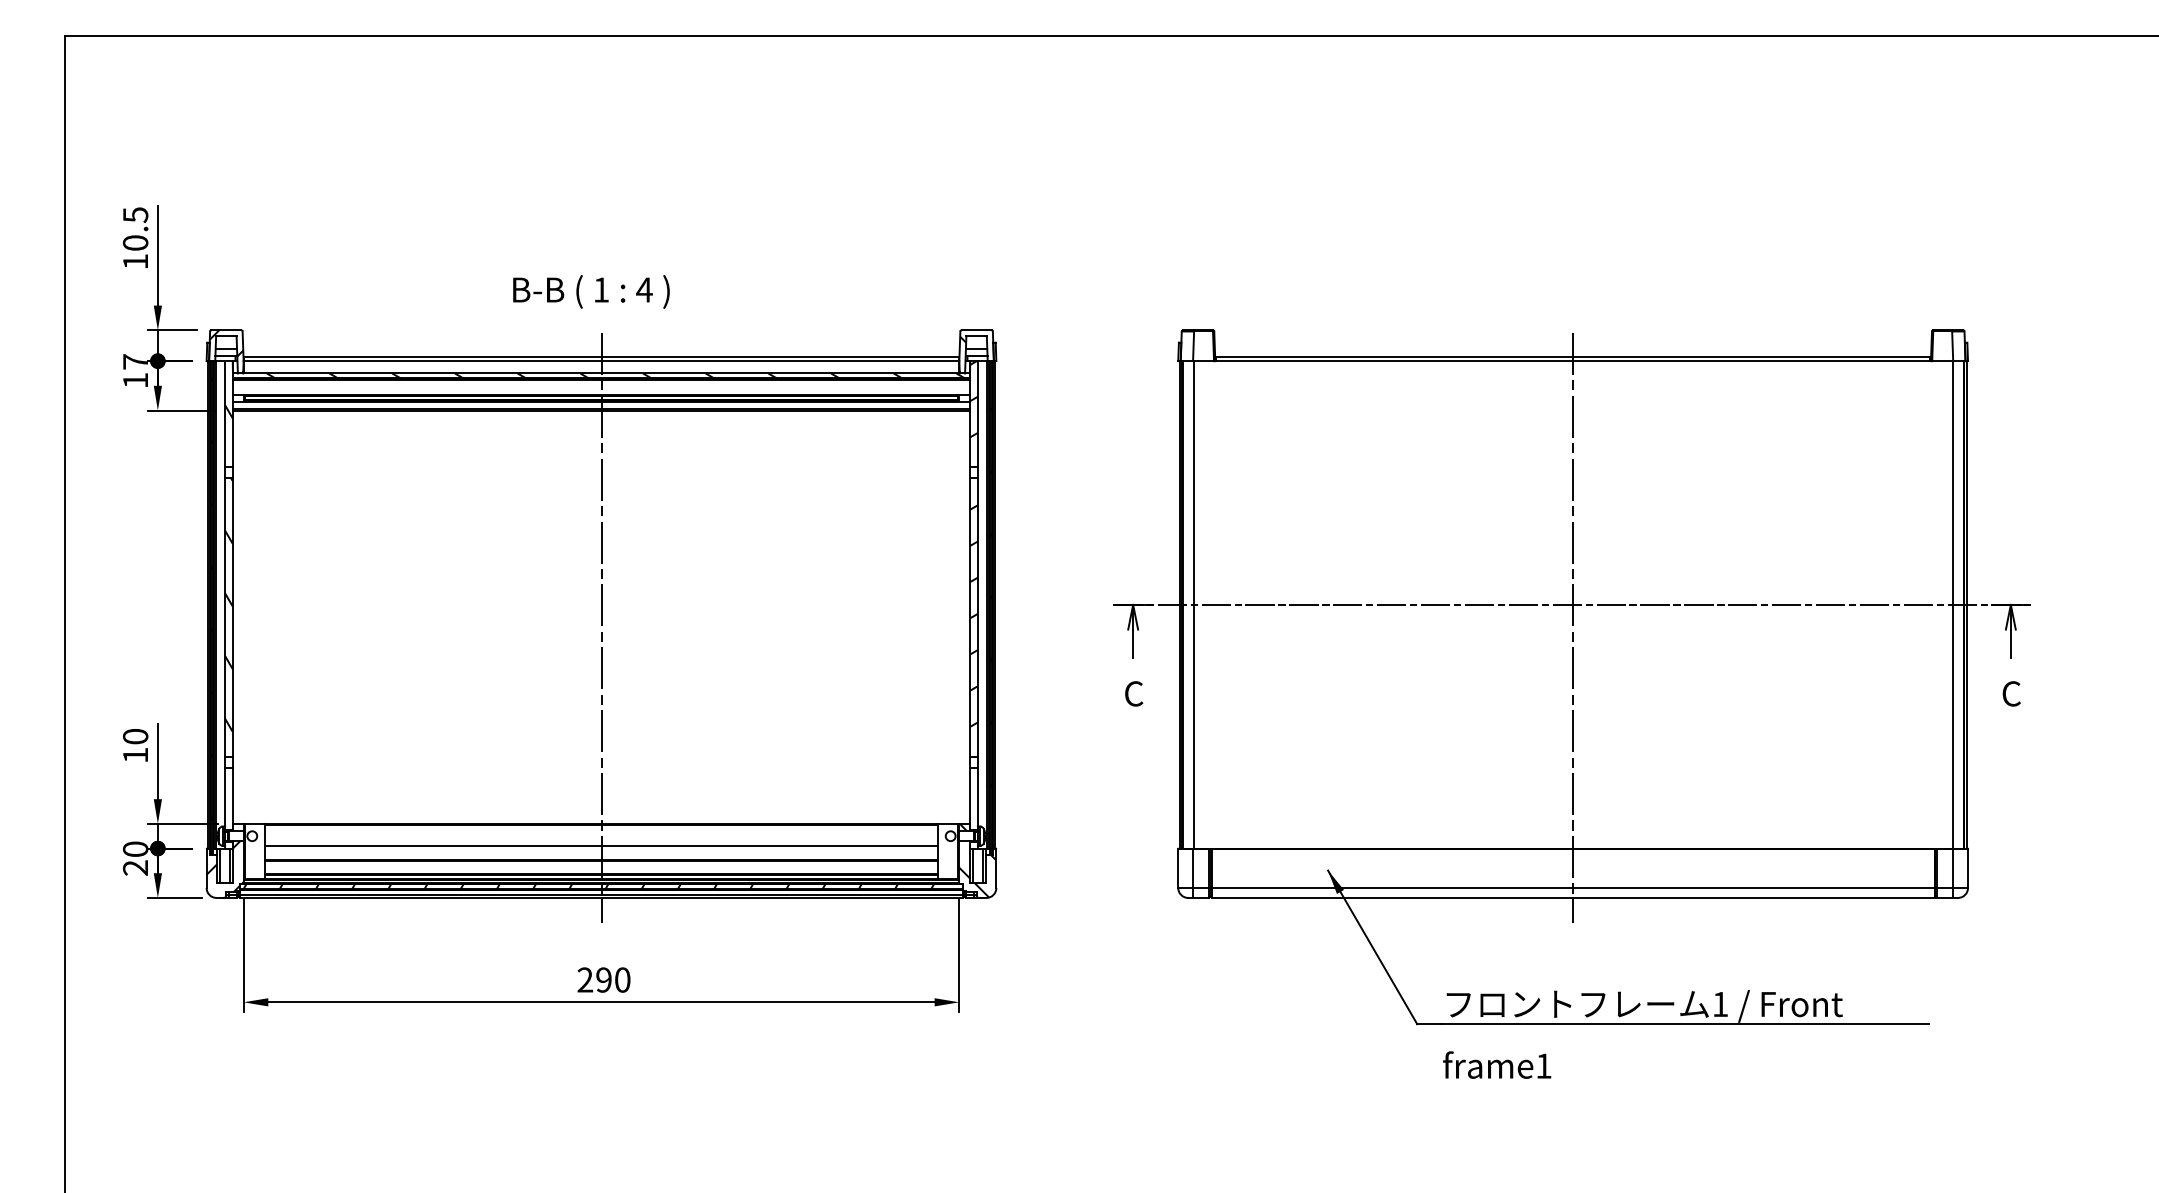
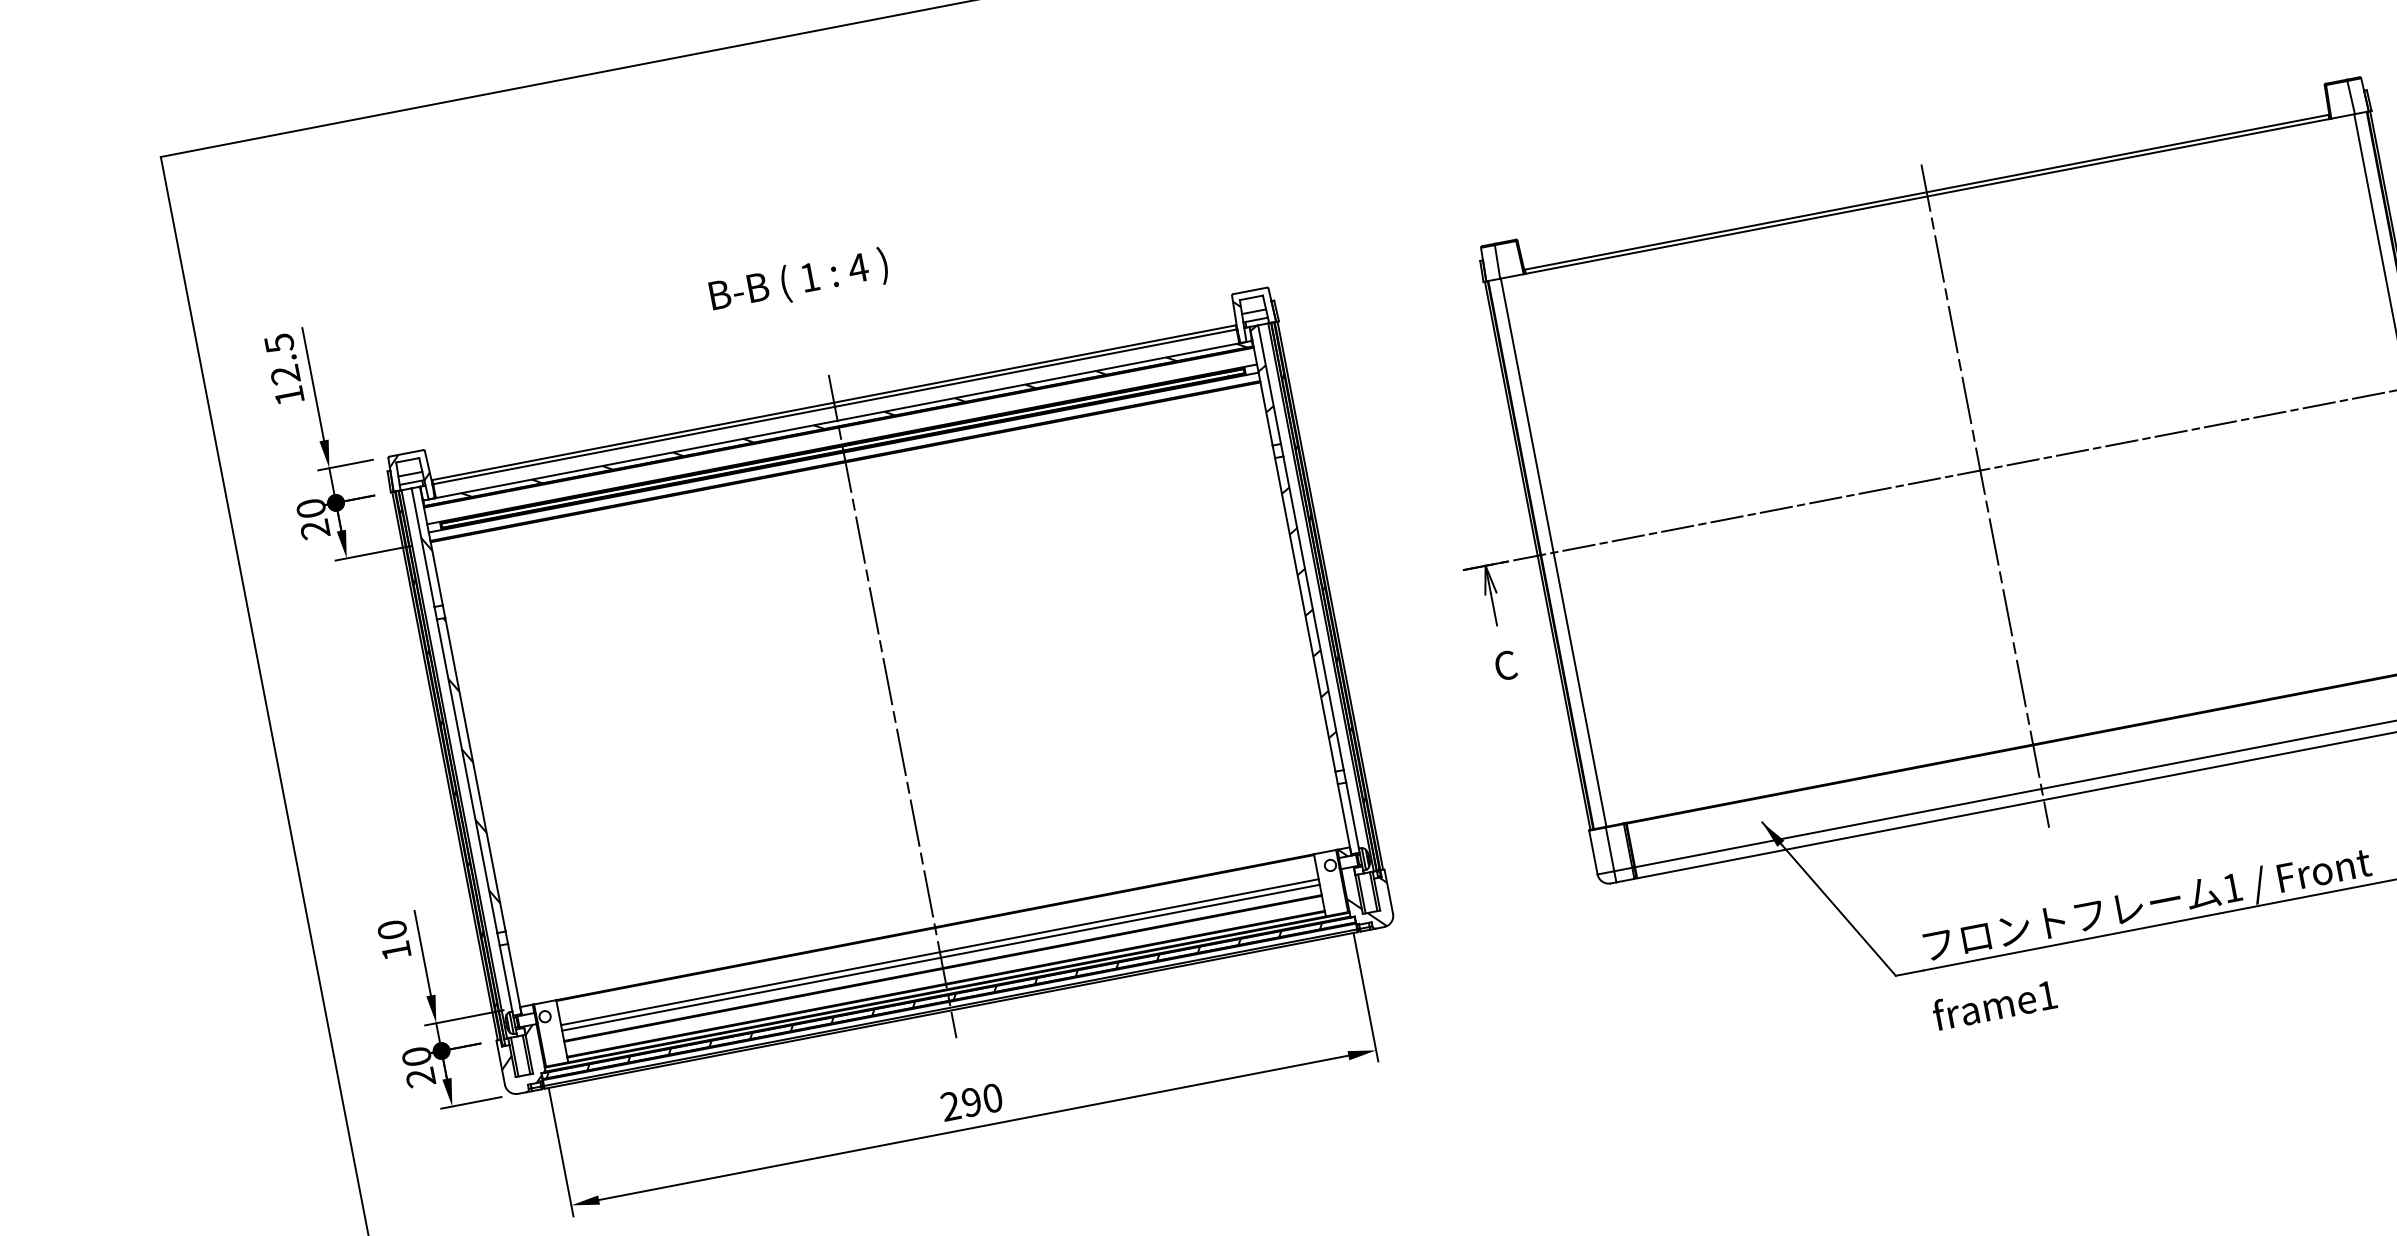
text: (135, 242) -> (285, 374), 10.5 -> 12.5
text: (591, 291) -> (799, 281), moved
text: (135, 371) -> (313, 519), 17 -> 20
line: (601, 851) -> (941, 958), added

